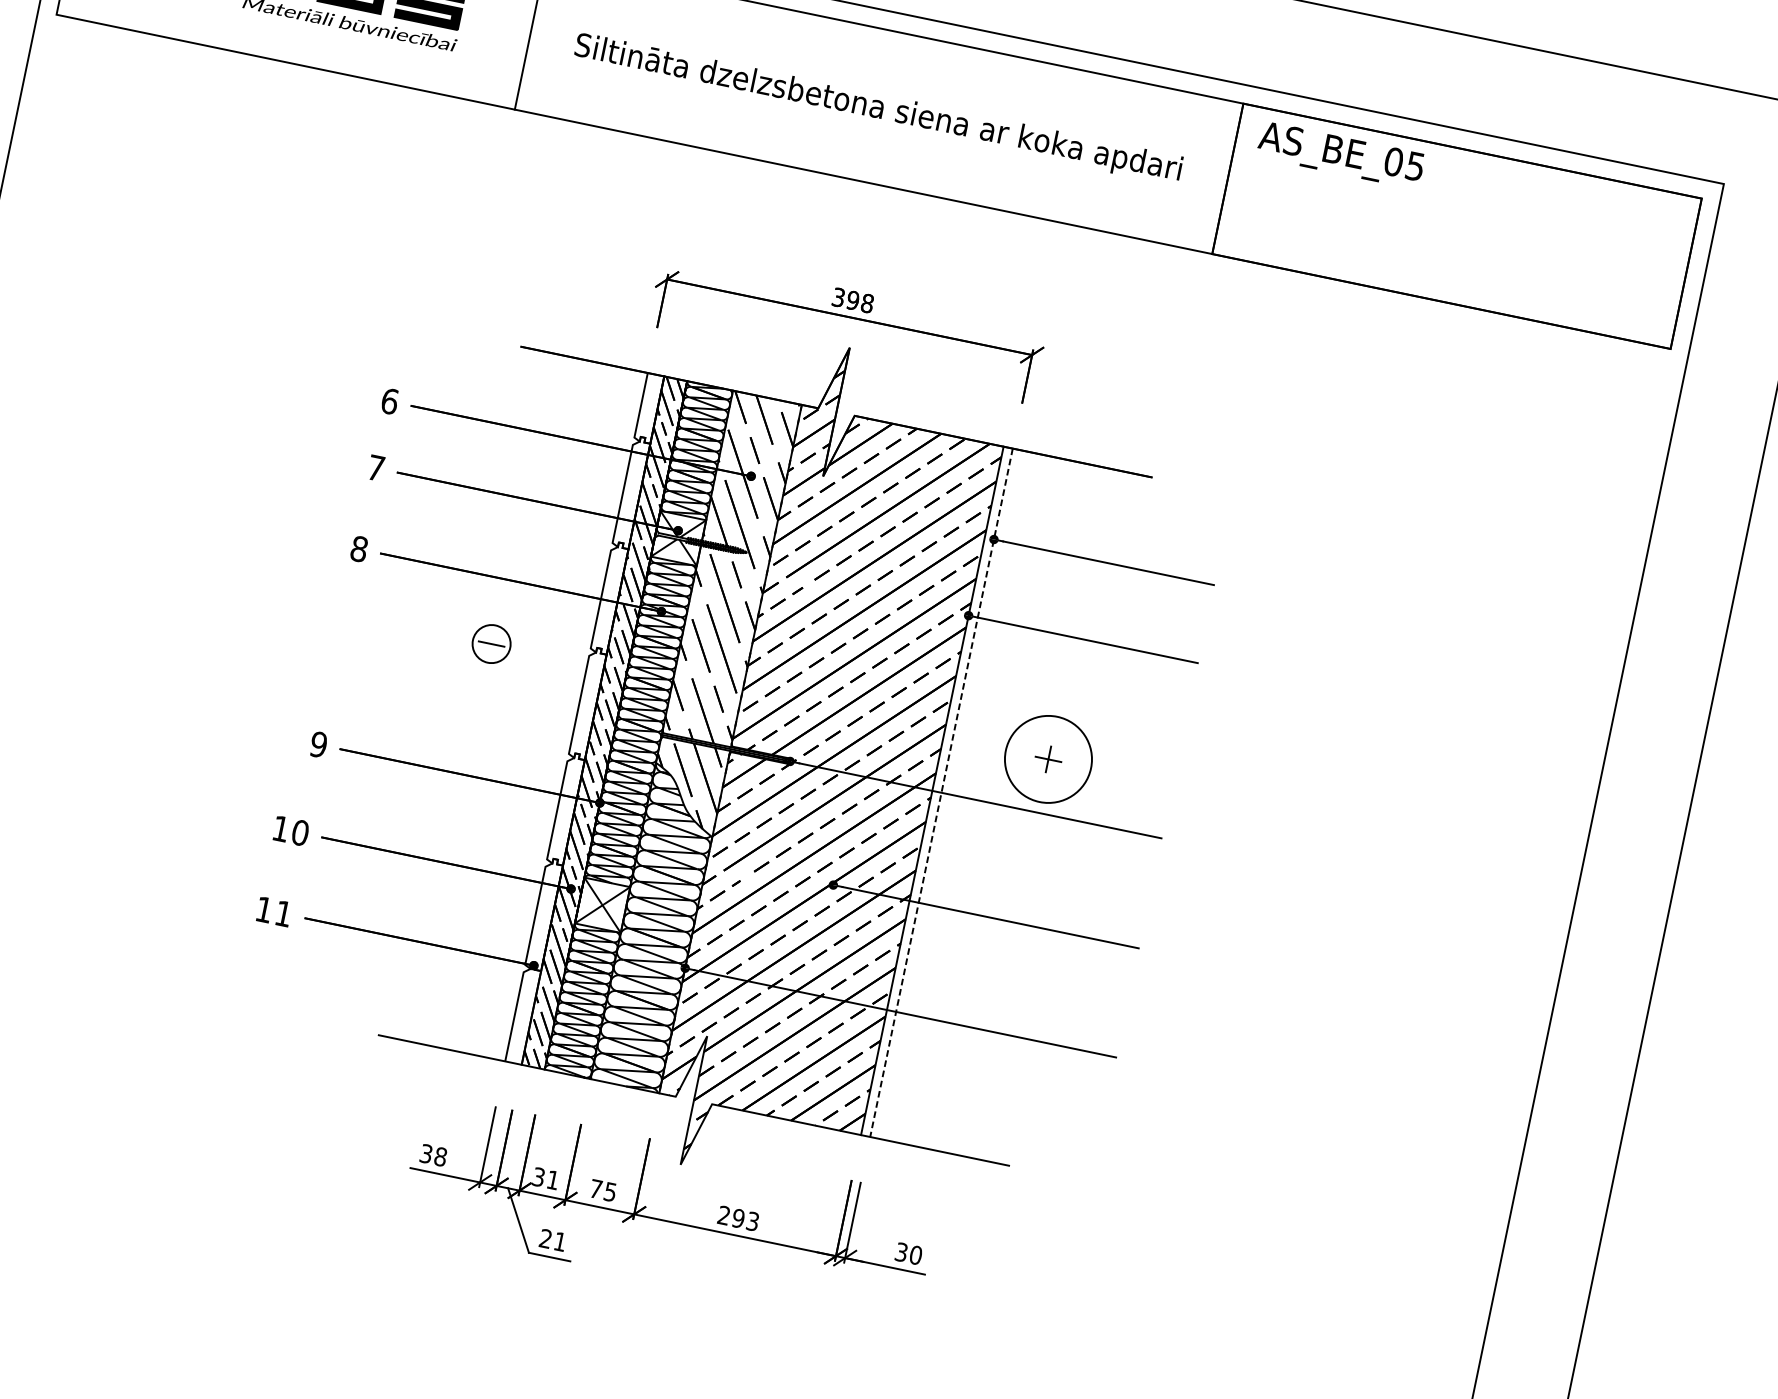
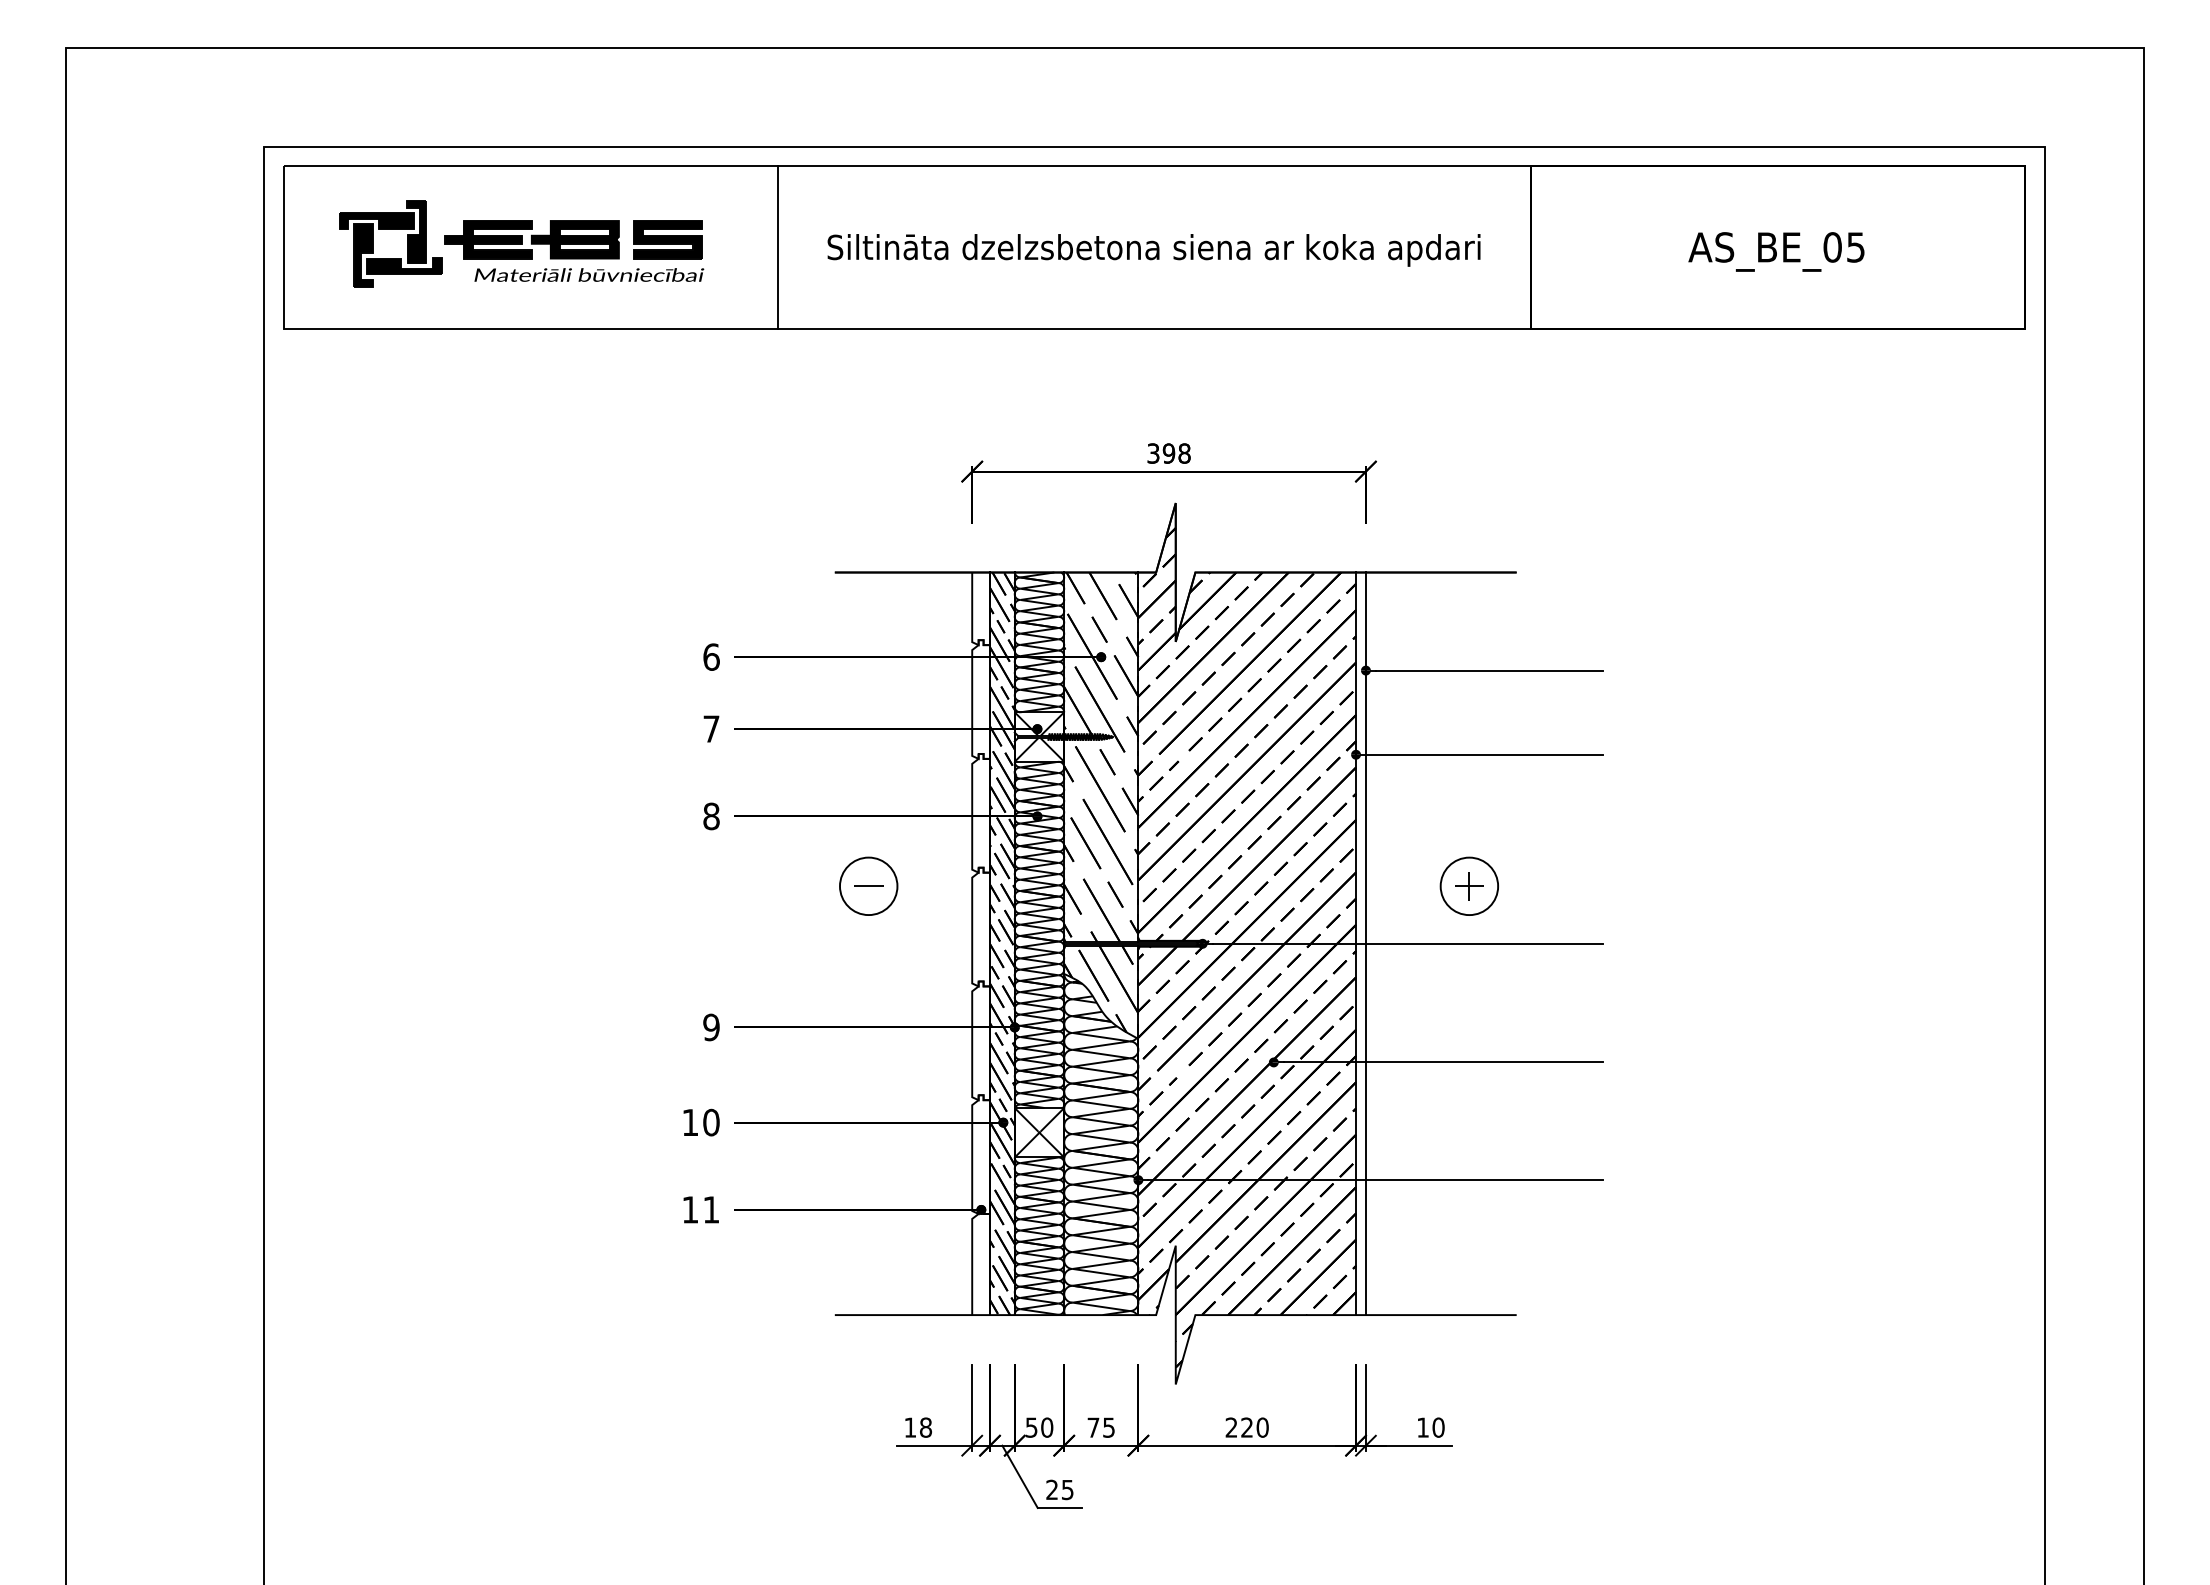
text: (1340, 154) -> (1776, 251), moved
circle: (491, 644) -> (868, 886), size x1.43
circle: (1048, 759) -> (1469, 886), size x0.62
line: (940, 793) -> (1365, 944), dashed -> solid
text: (426, 1153) -> (910, 1427), 38 -> 18
text: (546, 1178) -> (1039, 1427), 31 -> 50
text: (745, 1219) -> (1254, 1427), 293 -> 220
text: (559, 1242) -> (1067, 1490), 21 -> 25
text: (901, 1252) -> (1422, 1427), 30 -> 10

